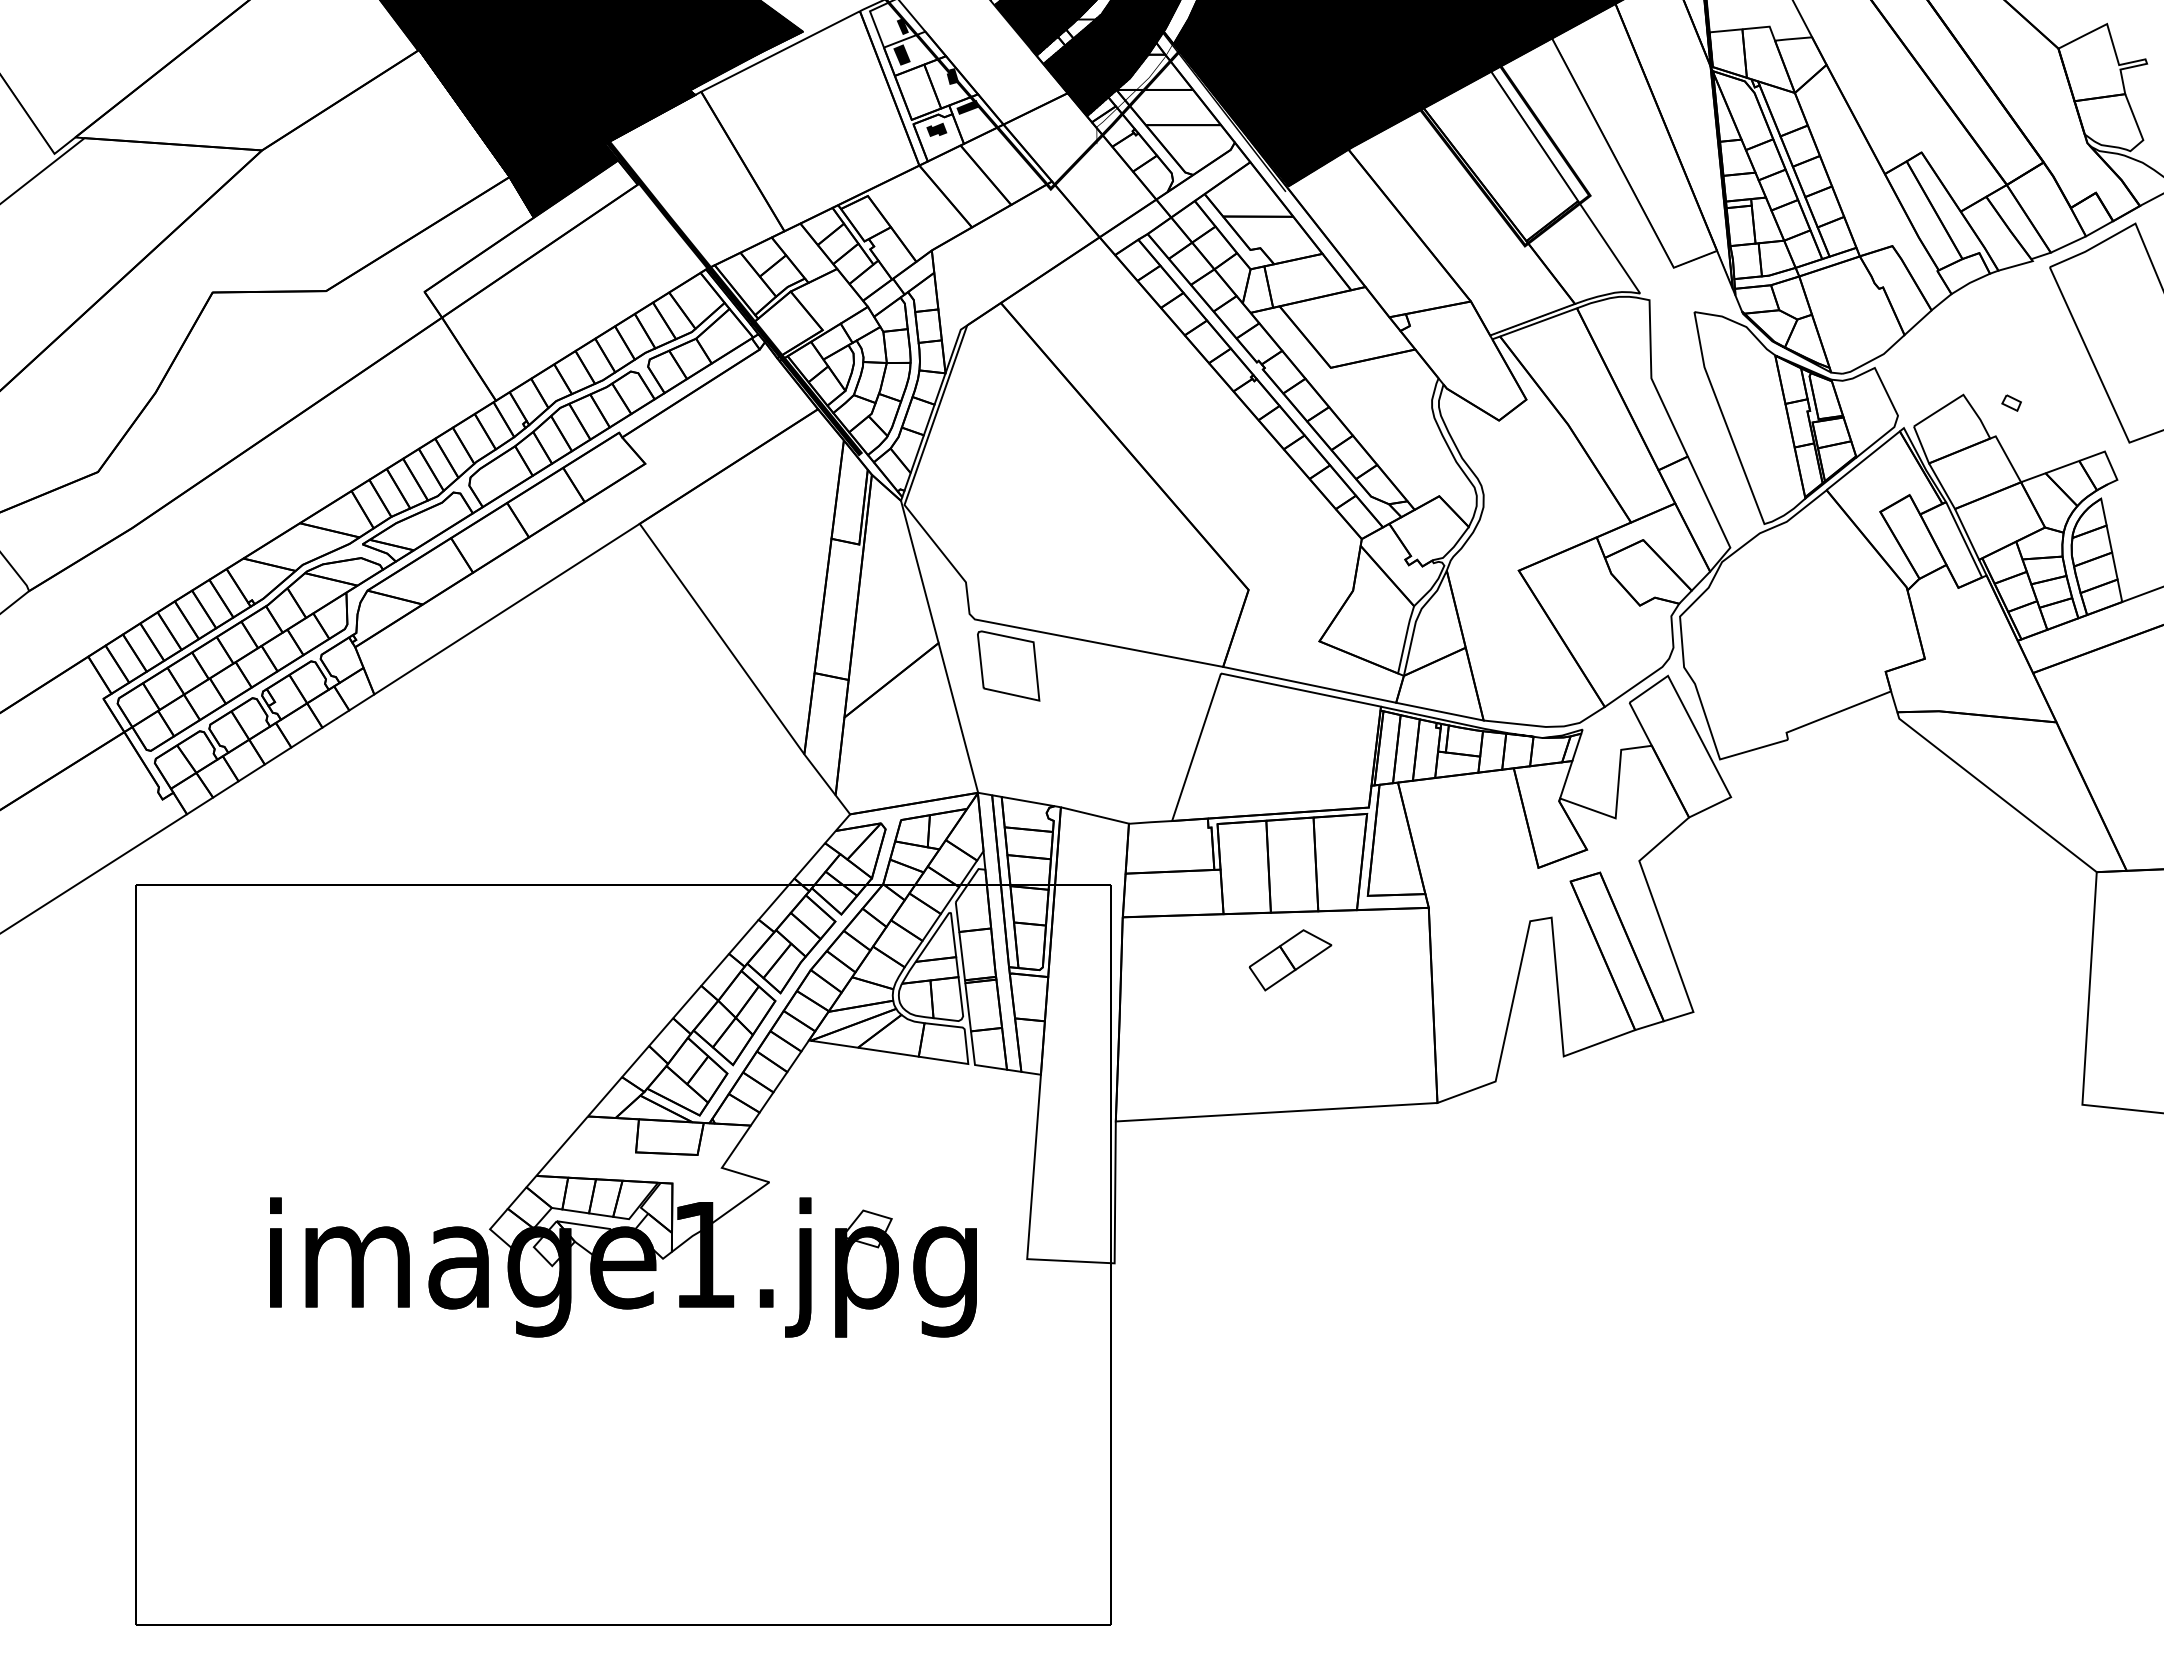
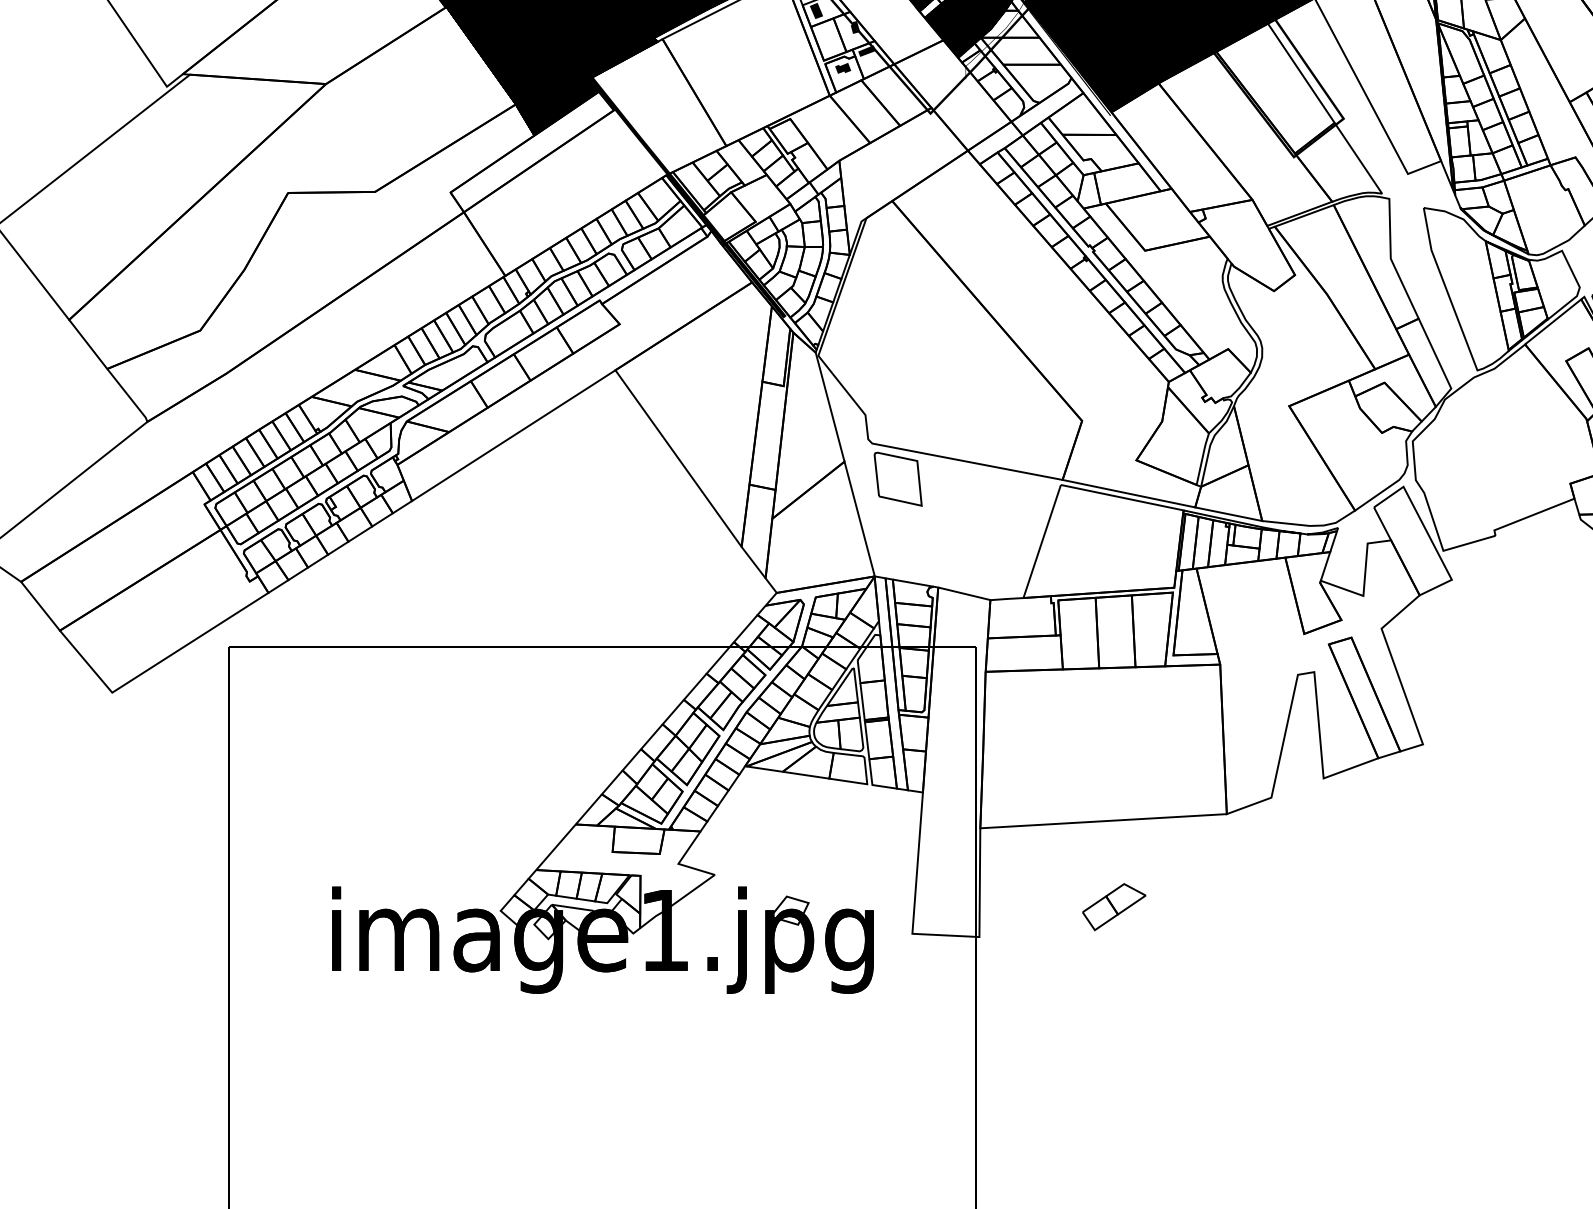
part: (1290, 960) -> (1114, 907), moved

